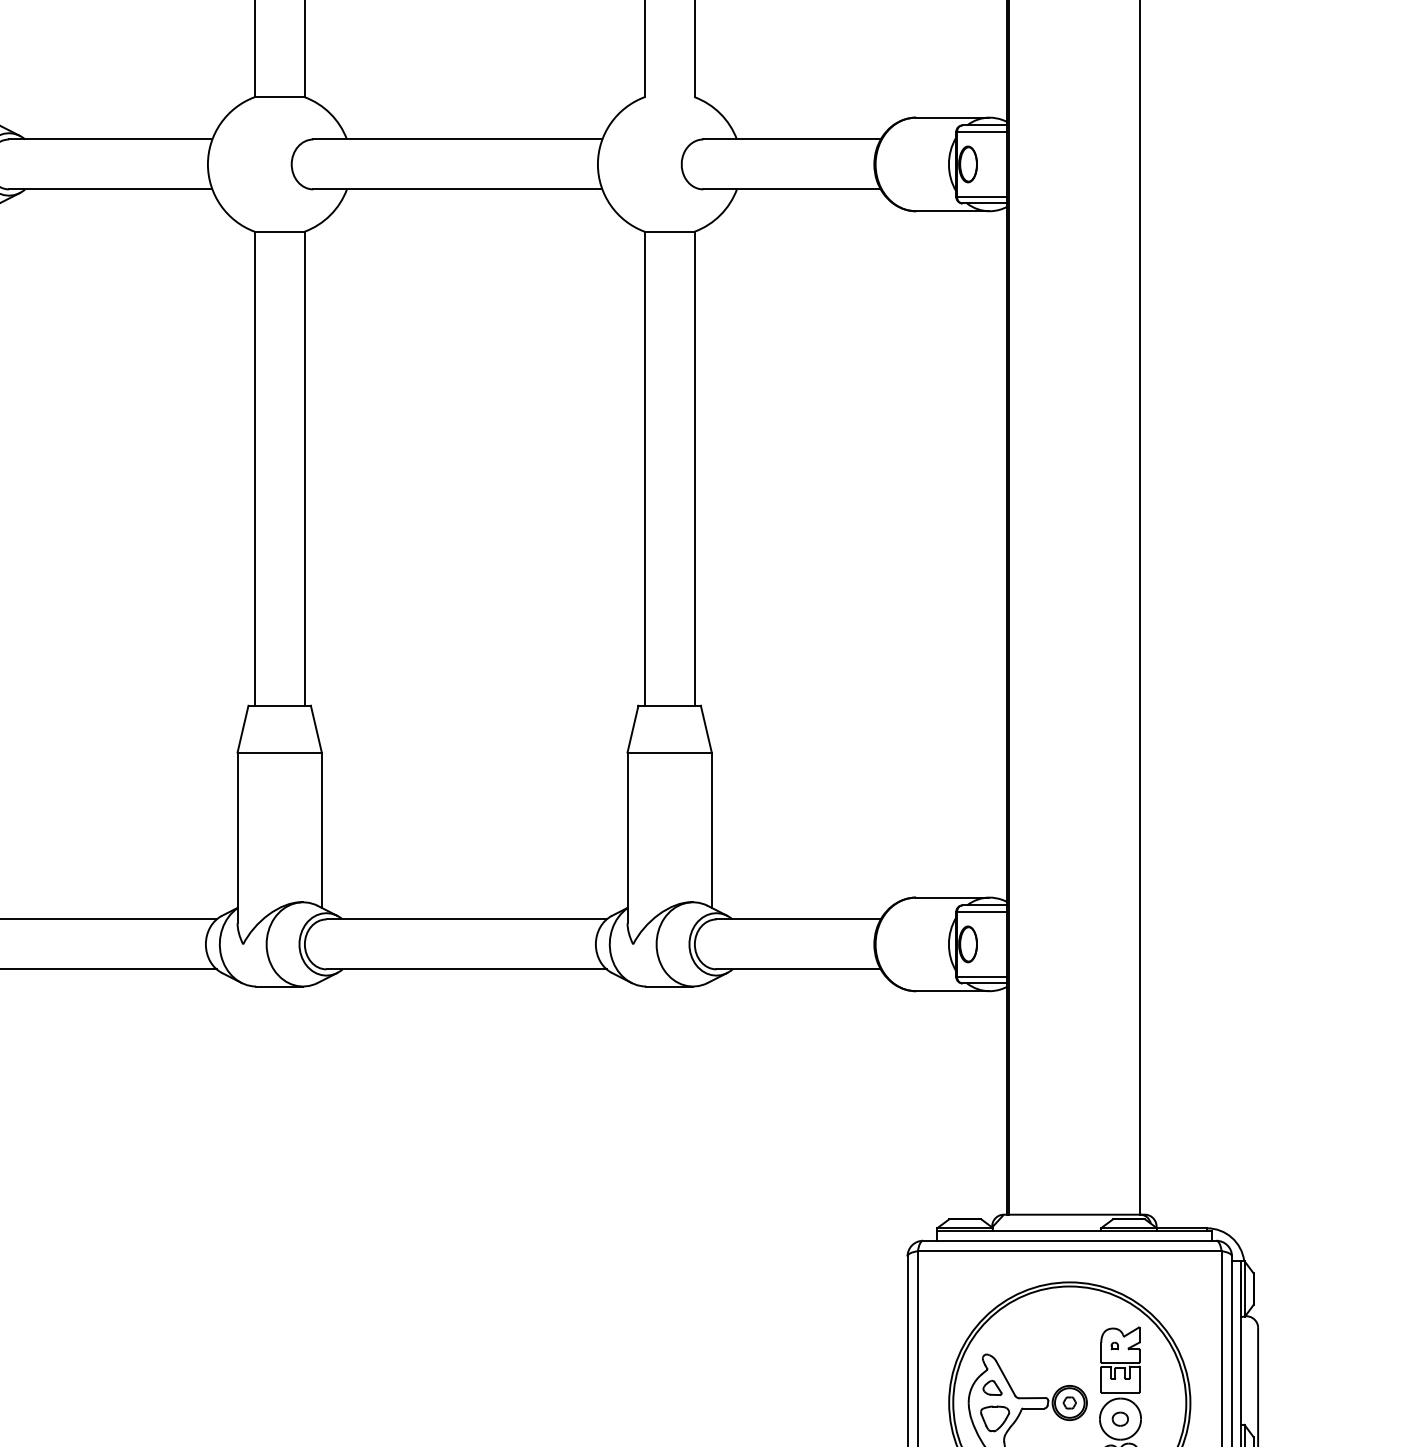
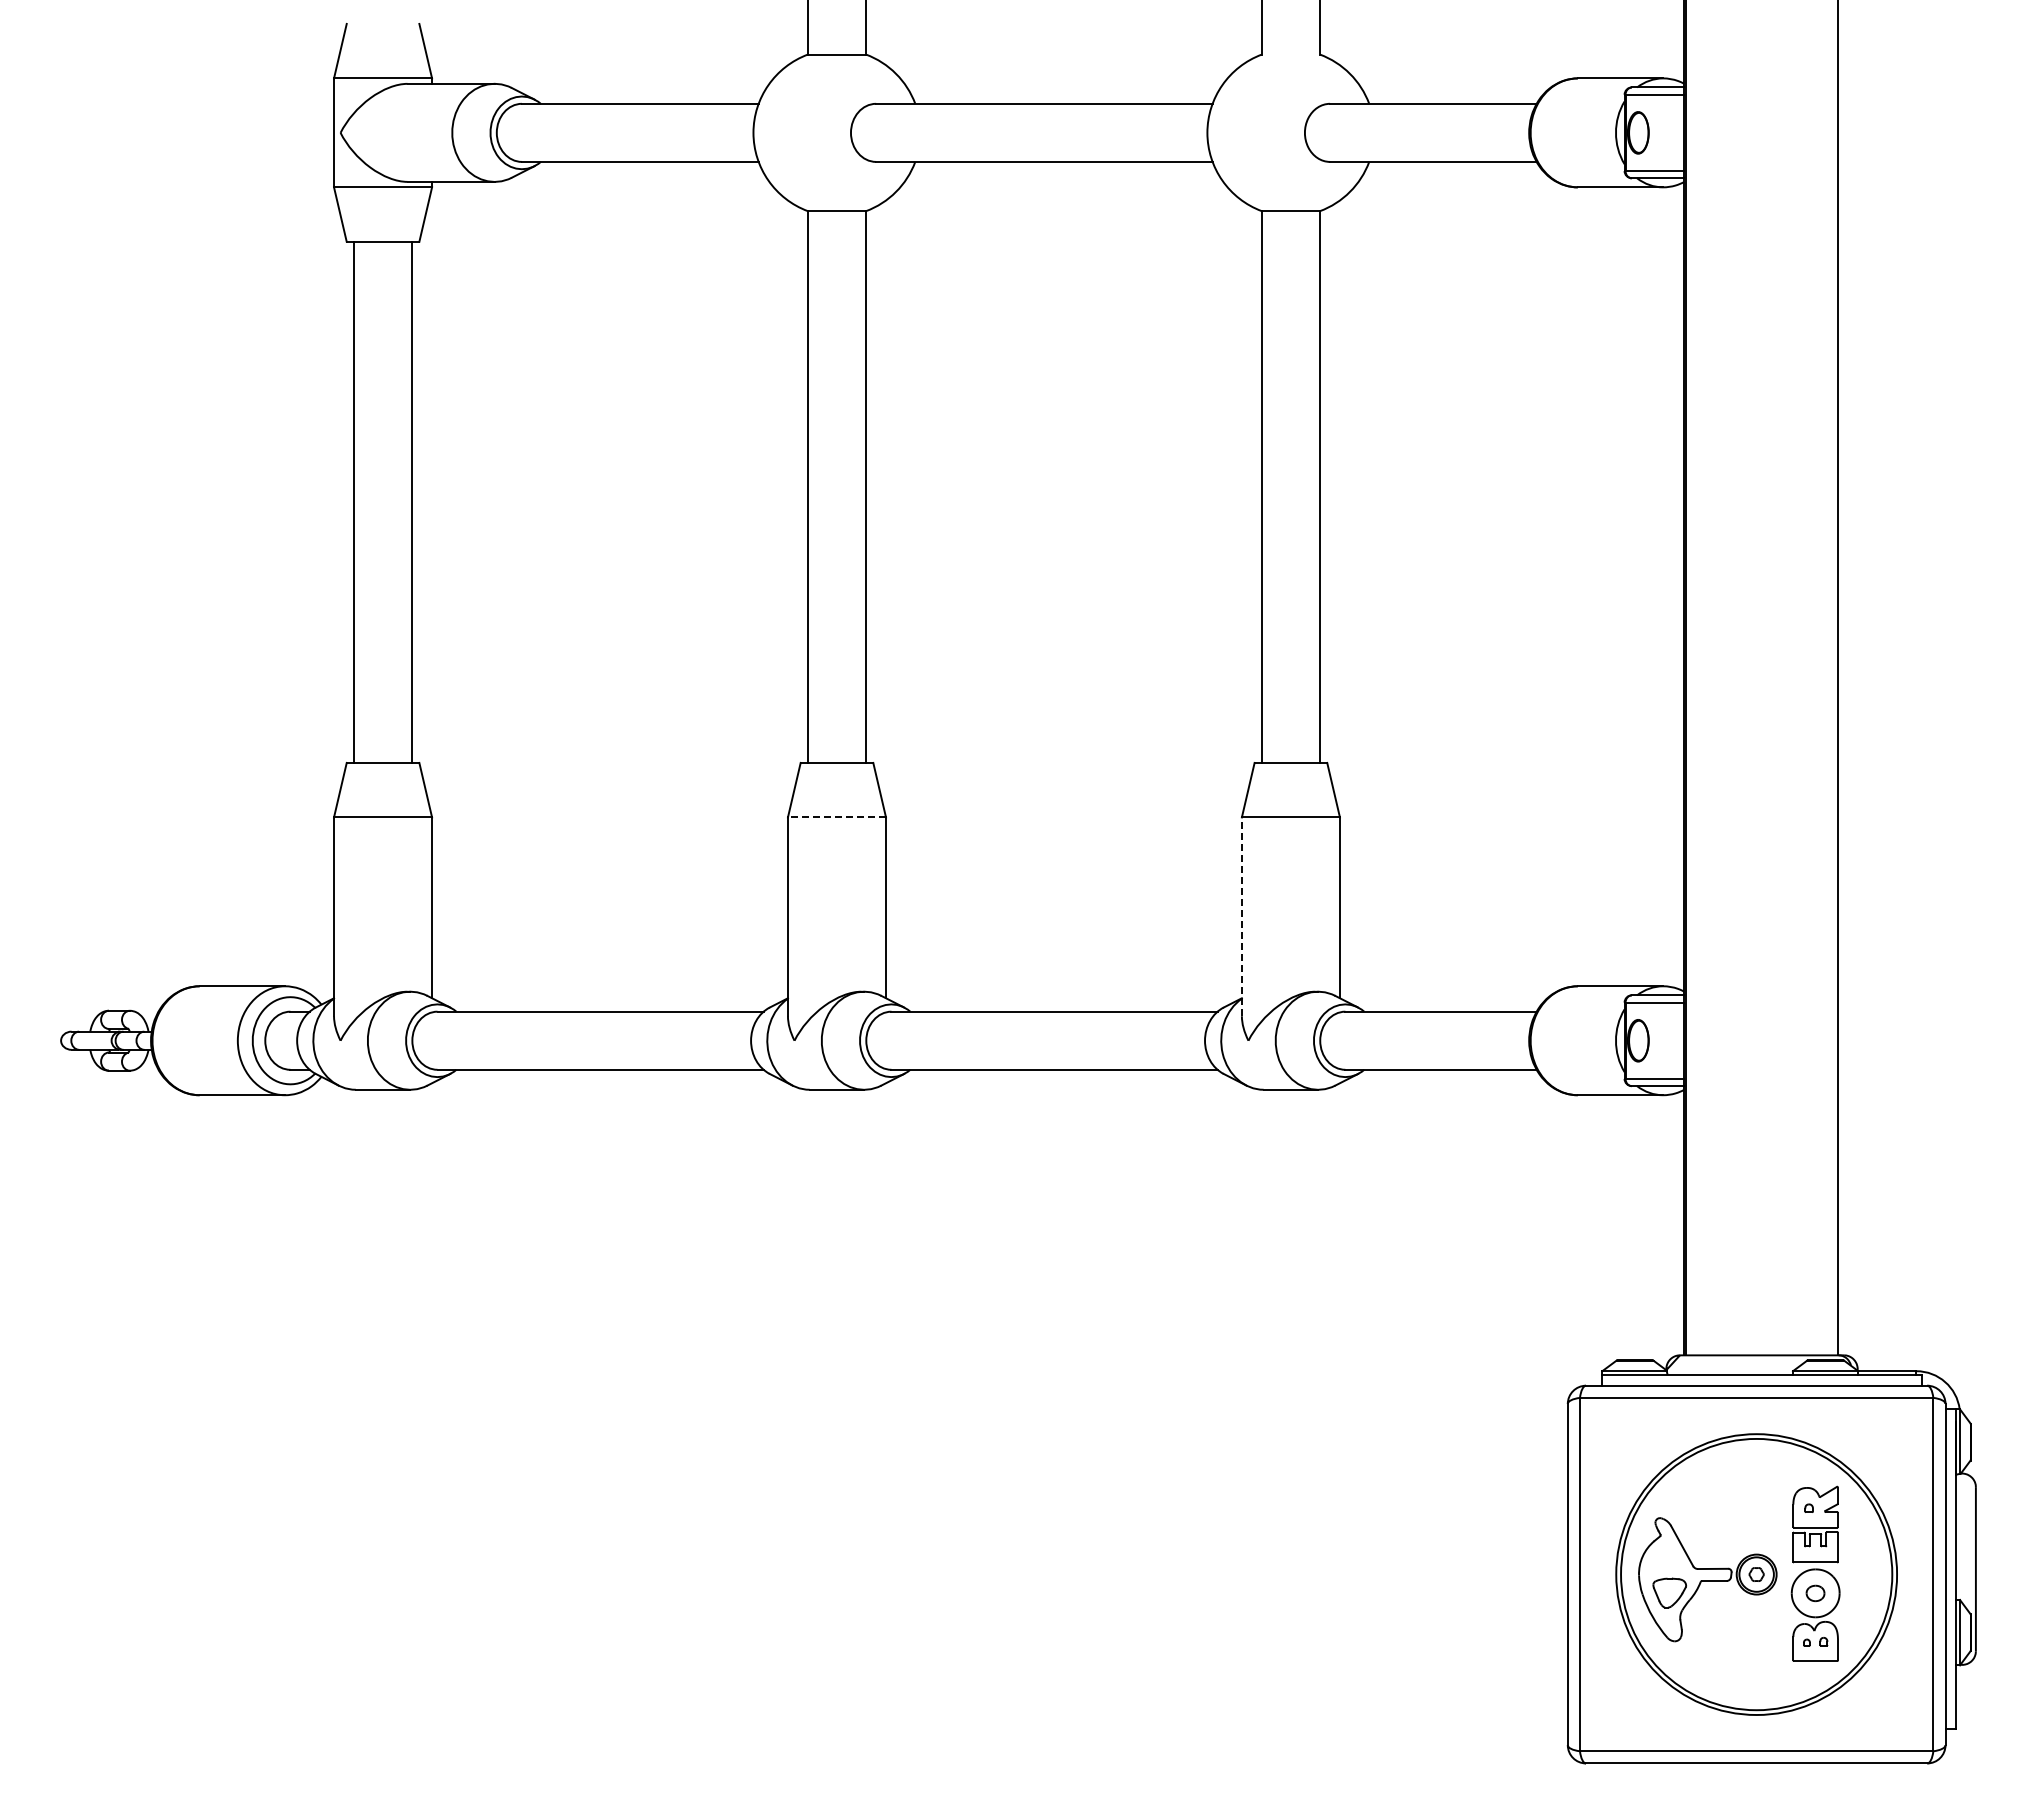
line: (279, 752) -> (836, 817), solid -> dashed
line: (627, 837) -> (1241, 916), solid -> dashed
part: (992, 1387) -> (1666, 1556), removed

